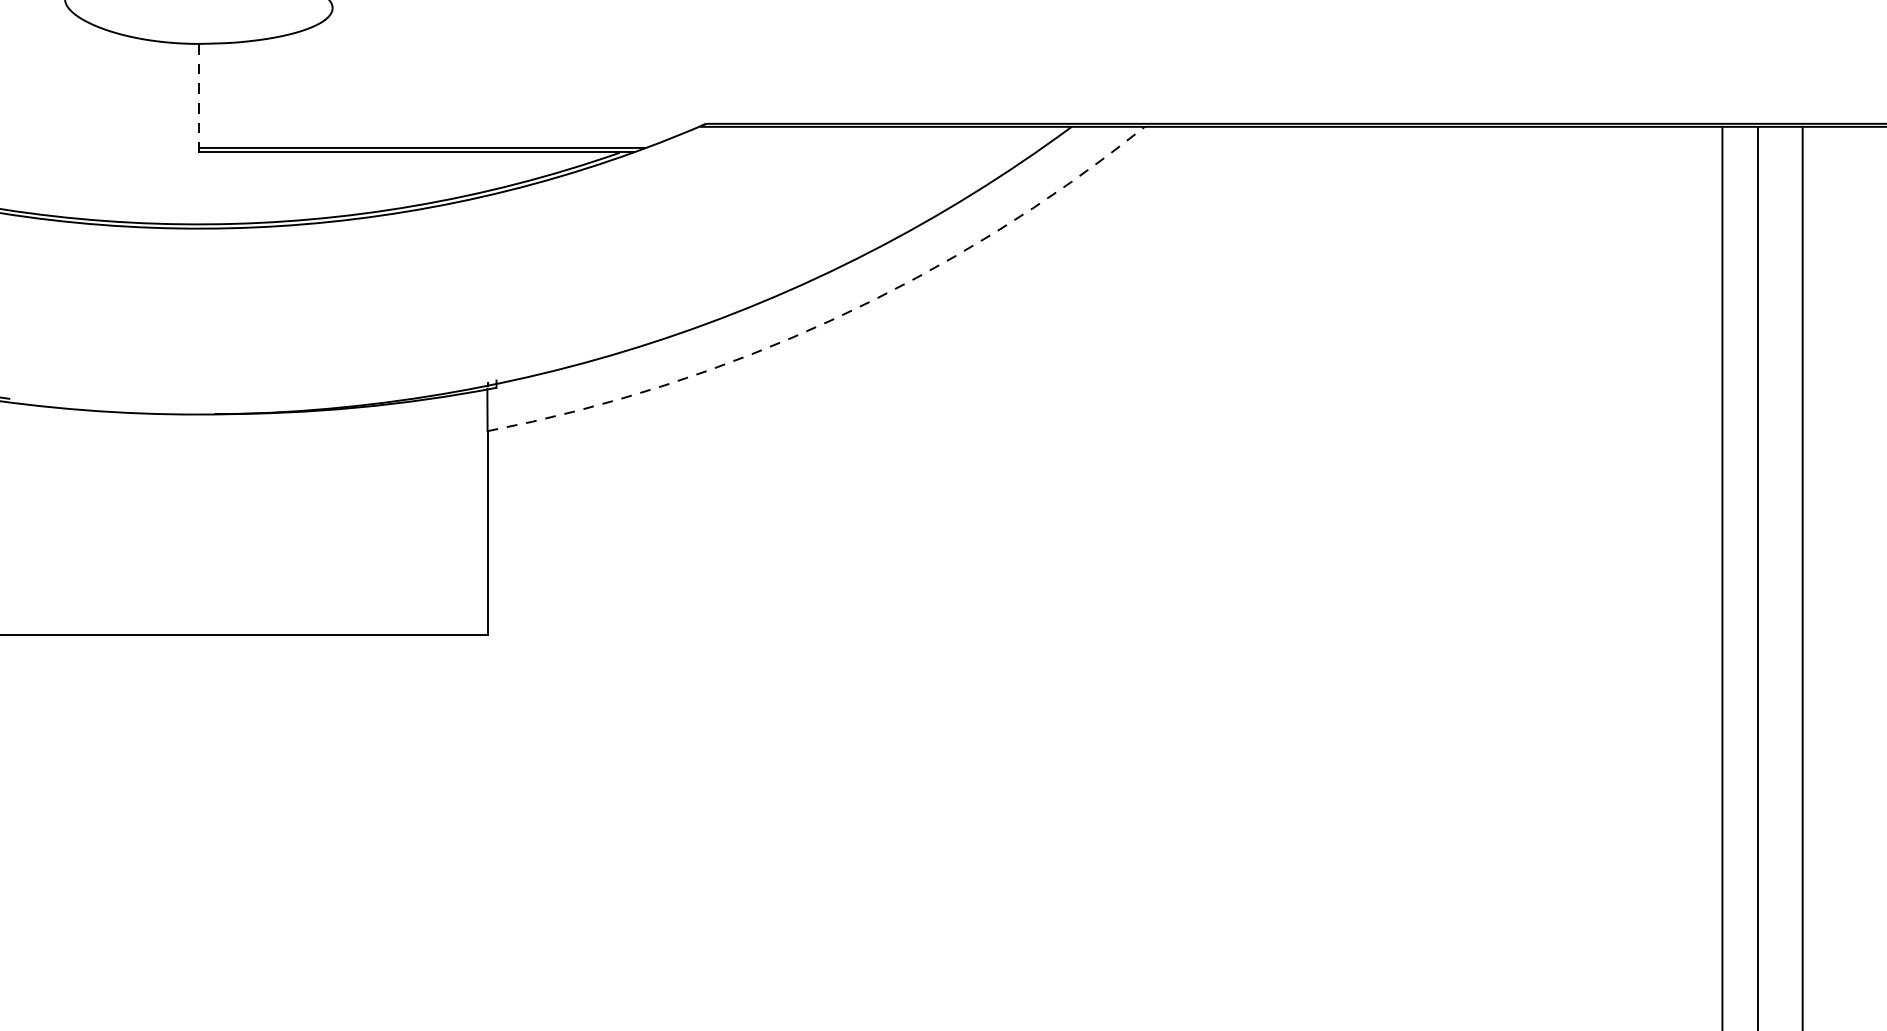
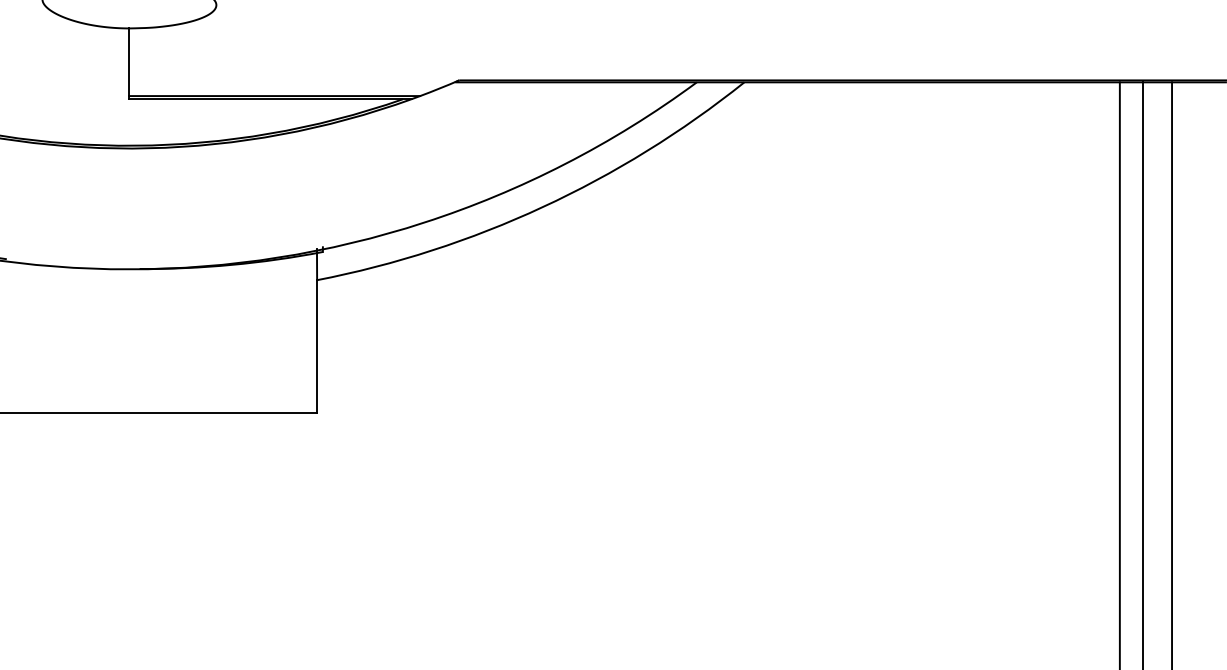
line: (198, 96) -> (129, 62), dashed -> solid
arc: (834, 319) -> (542, 207), dashed -> solid

